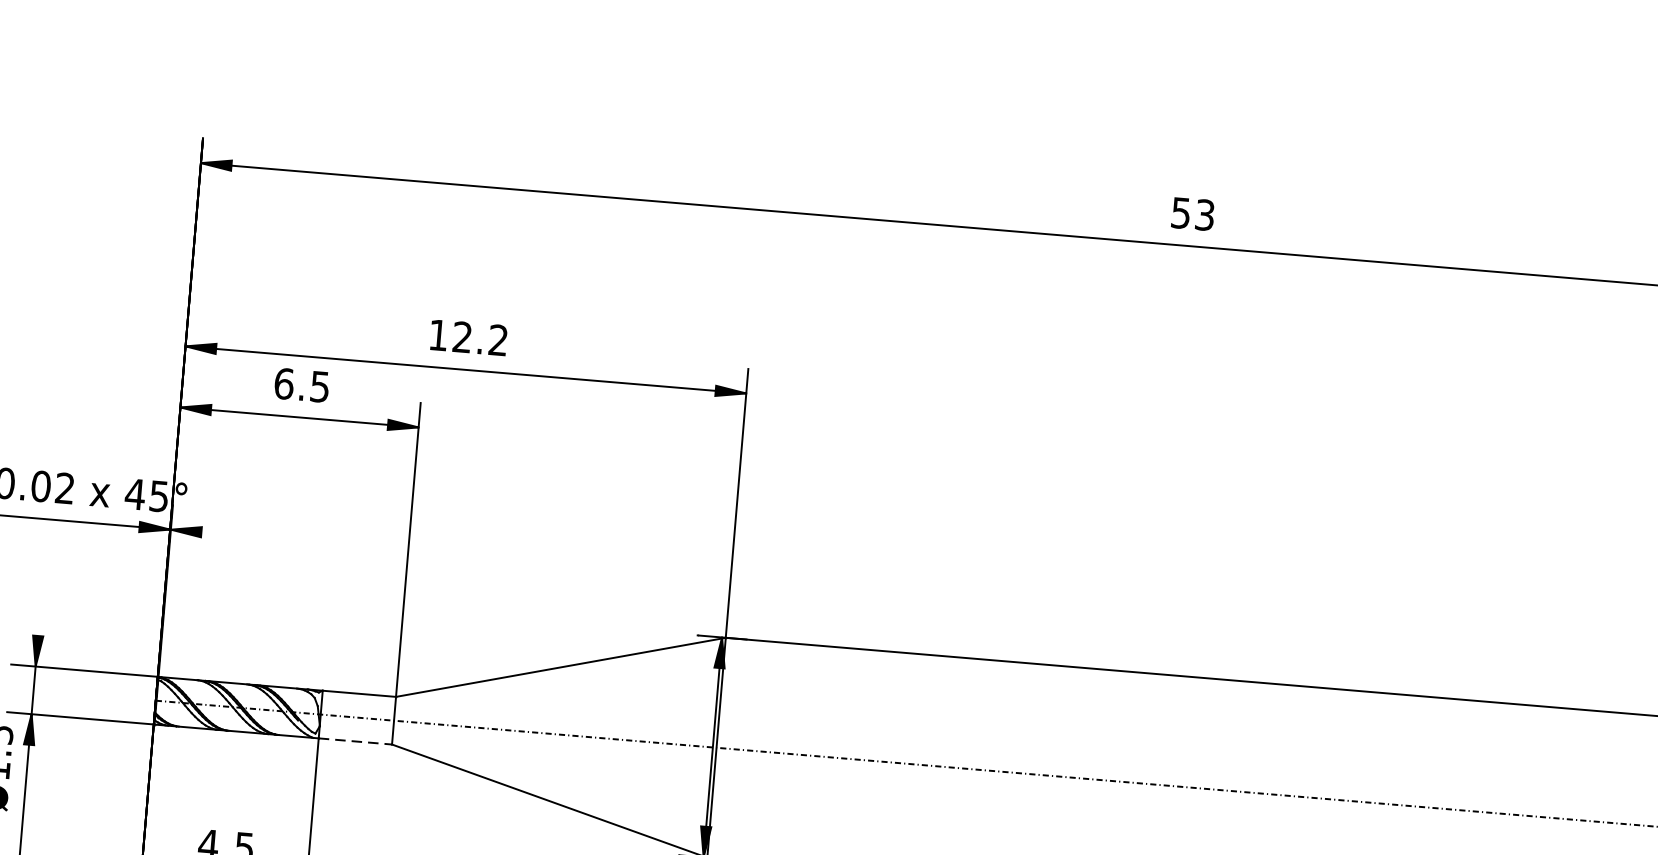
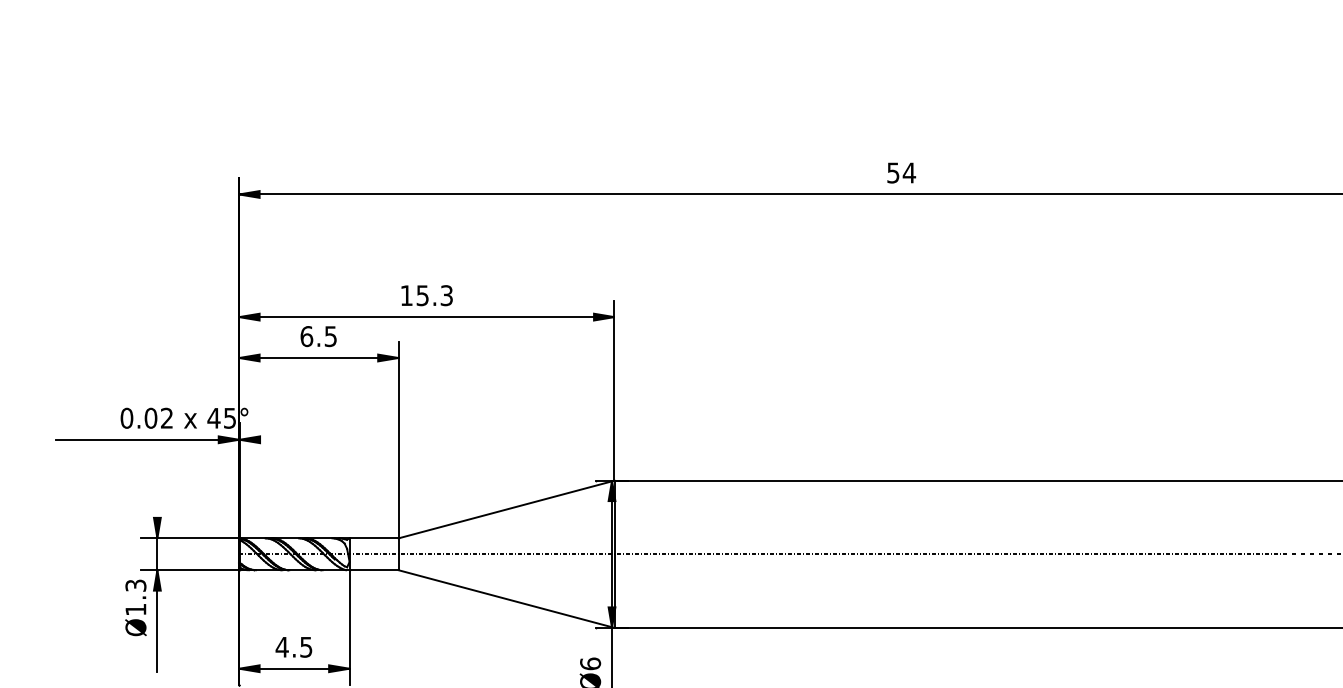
text: (1205, 214) -> (909, 172), 53 -> 54
text: (480, 338) -> (434, 295), 12.2 -> 15.3
line: (355, 741) -> (374, 570), dashed -> solid

